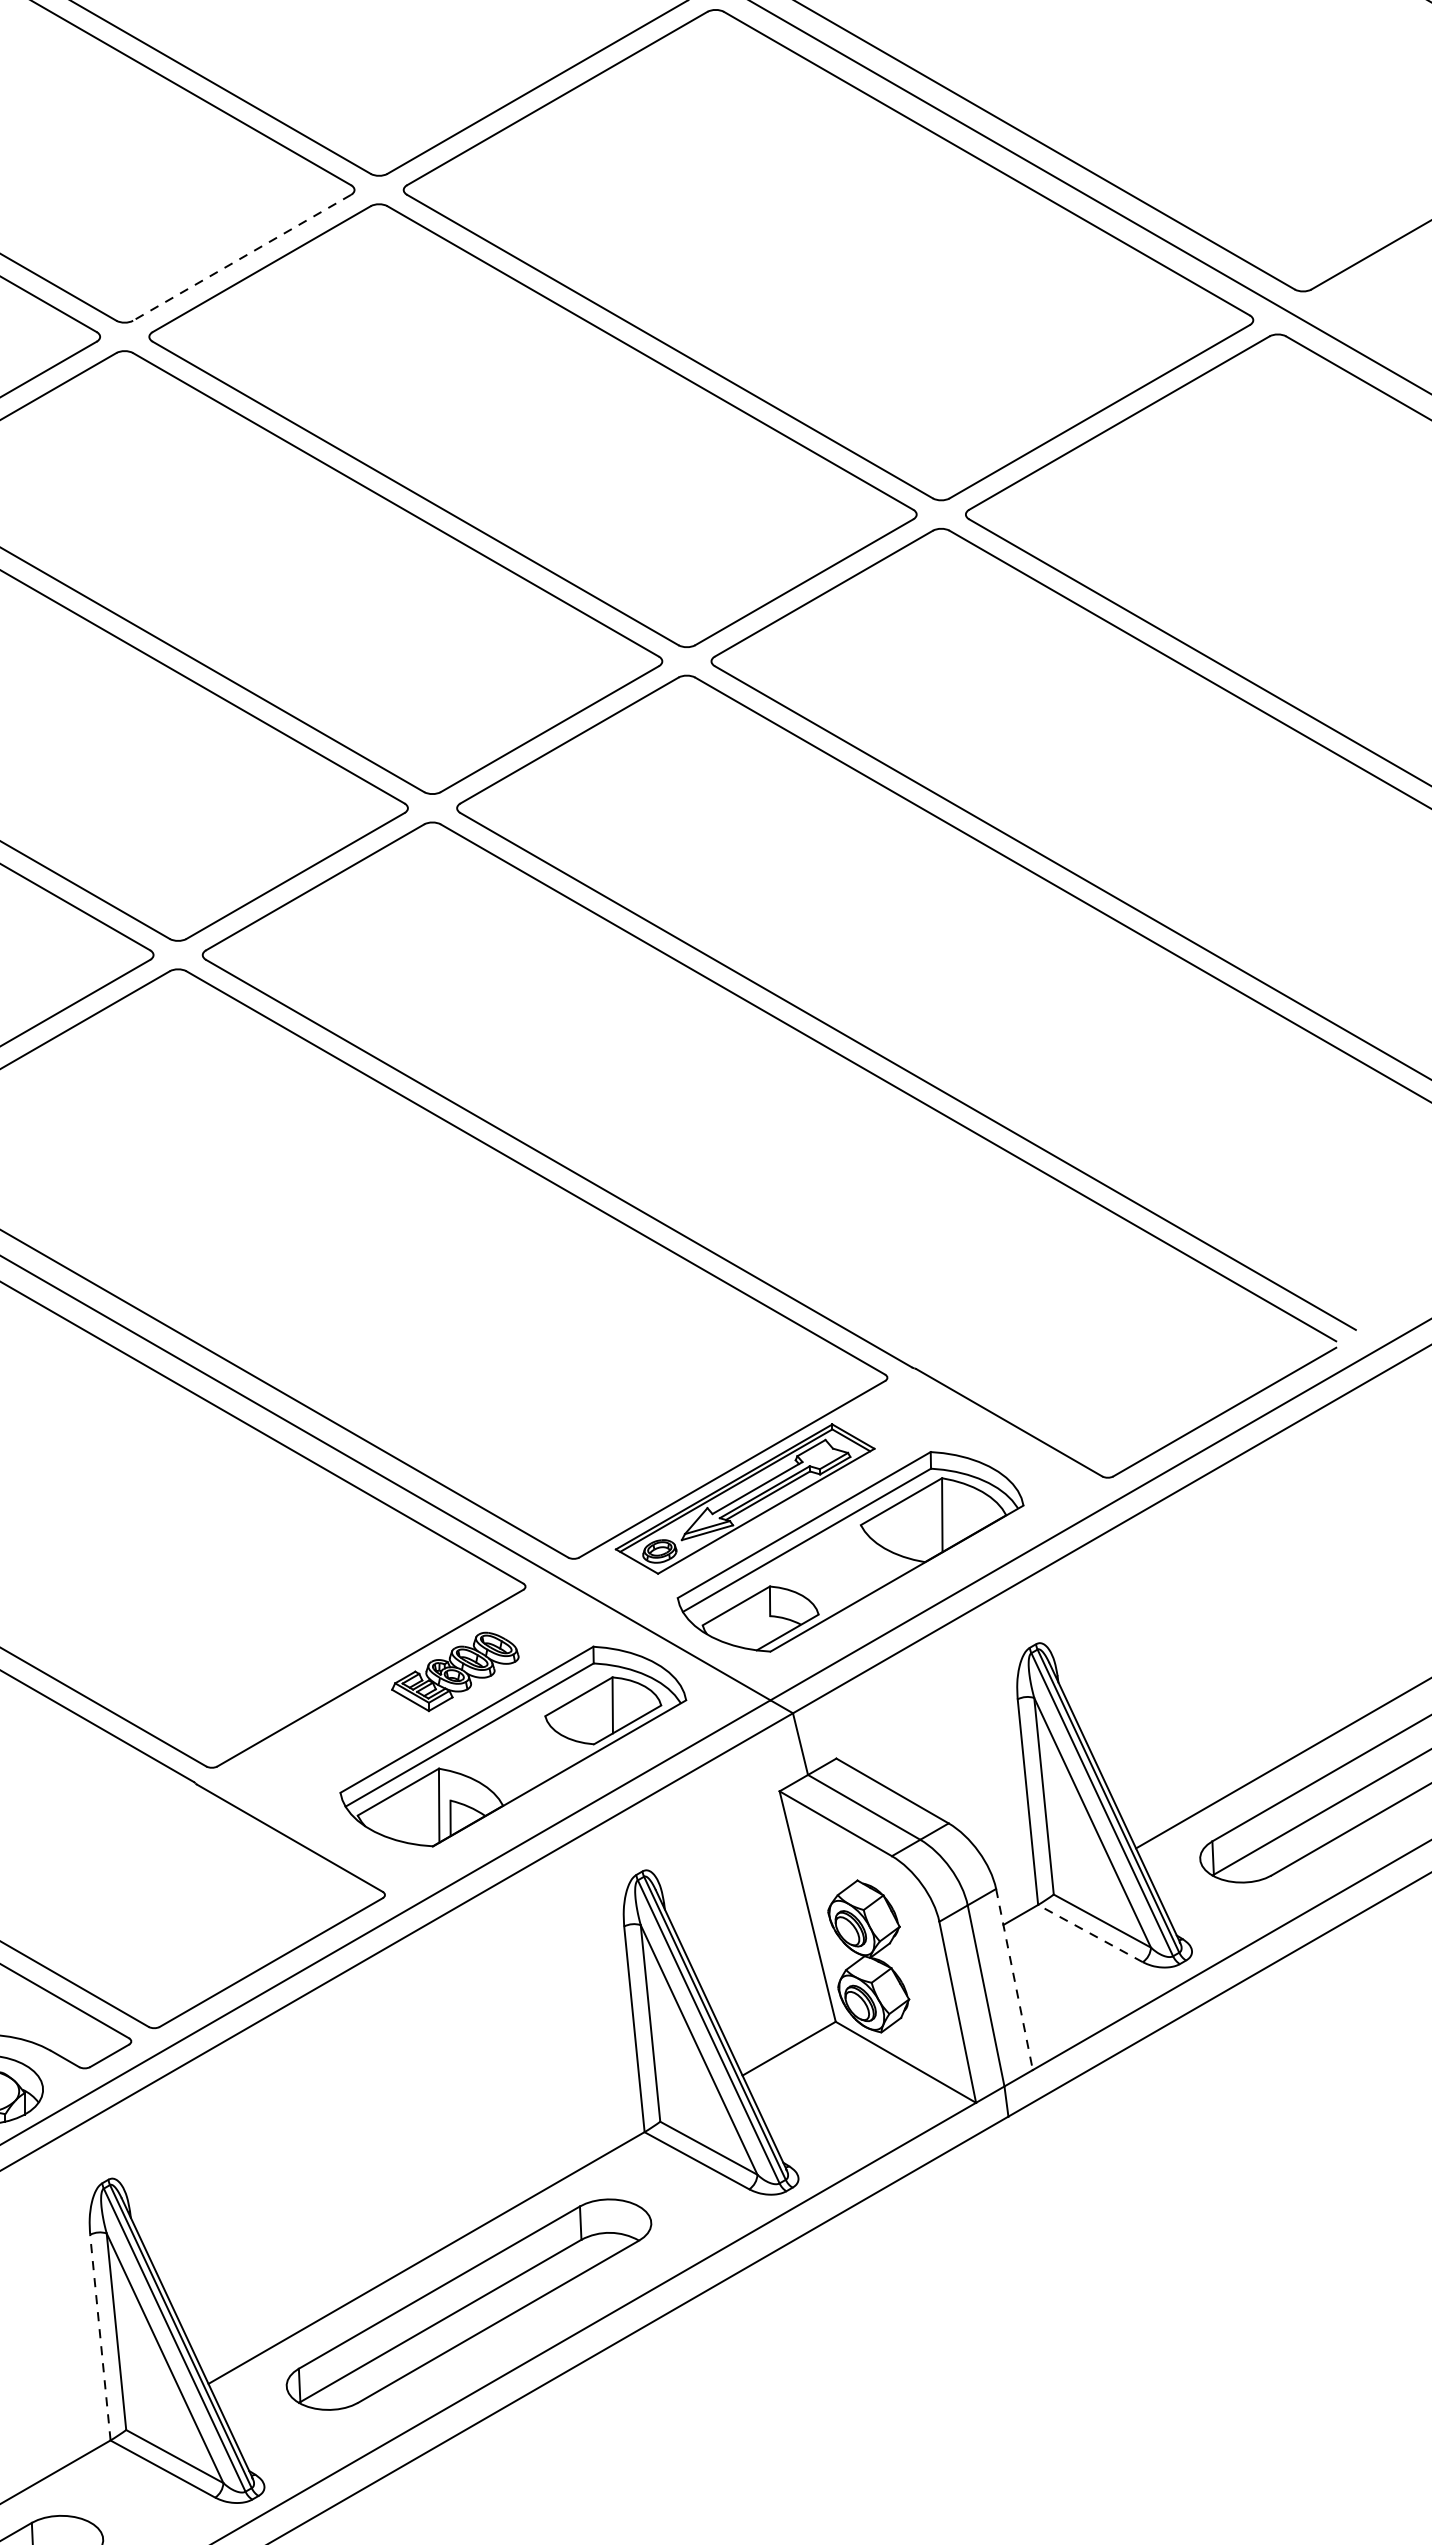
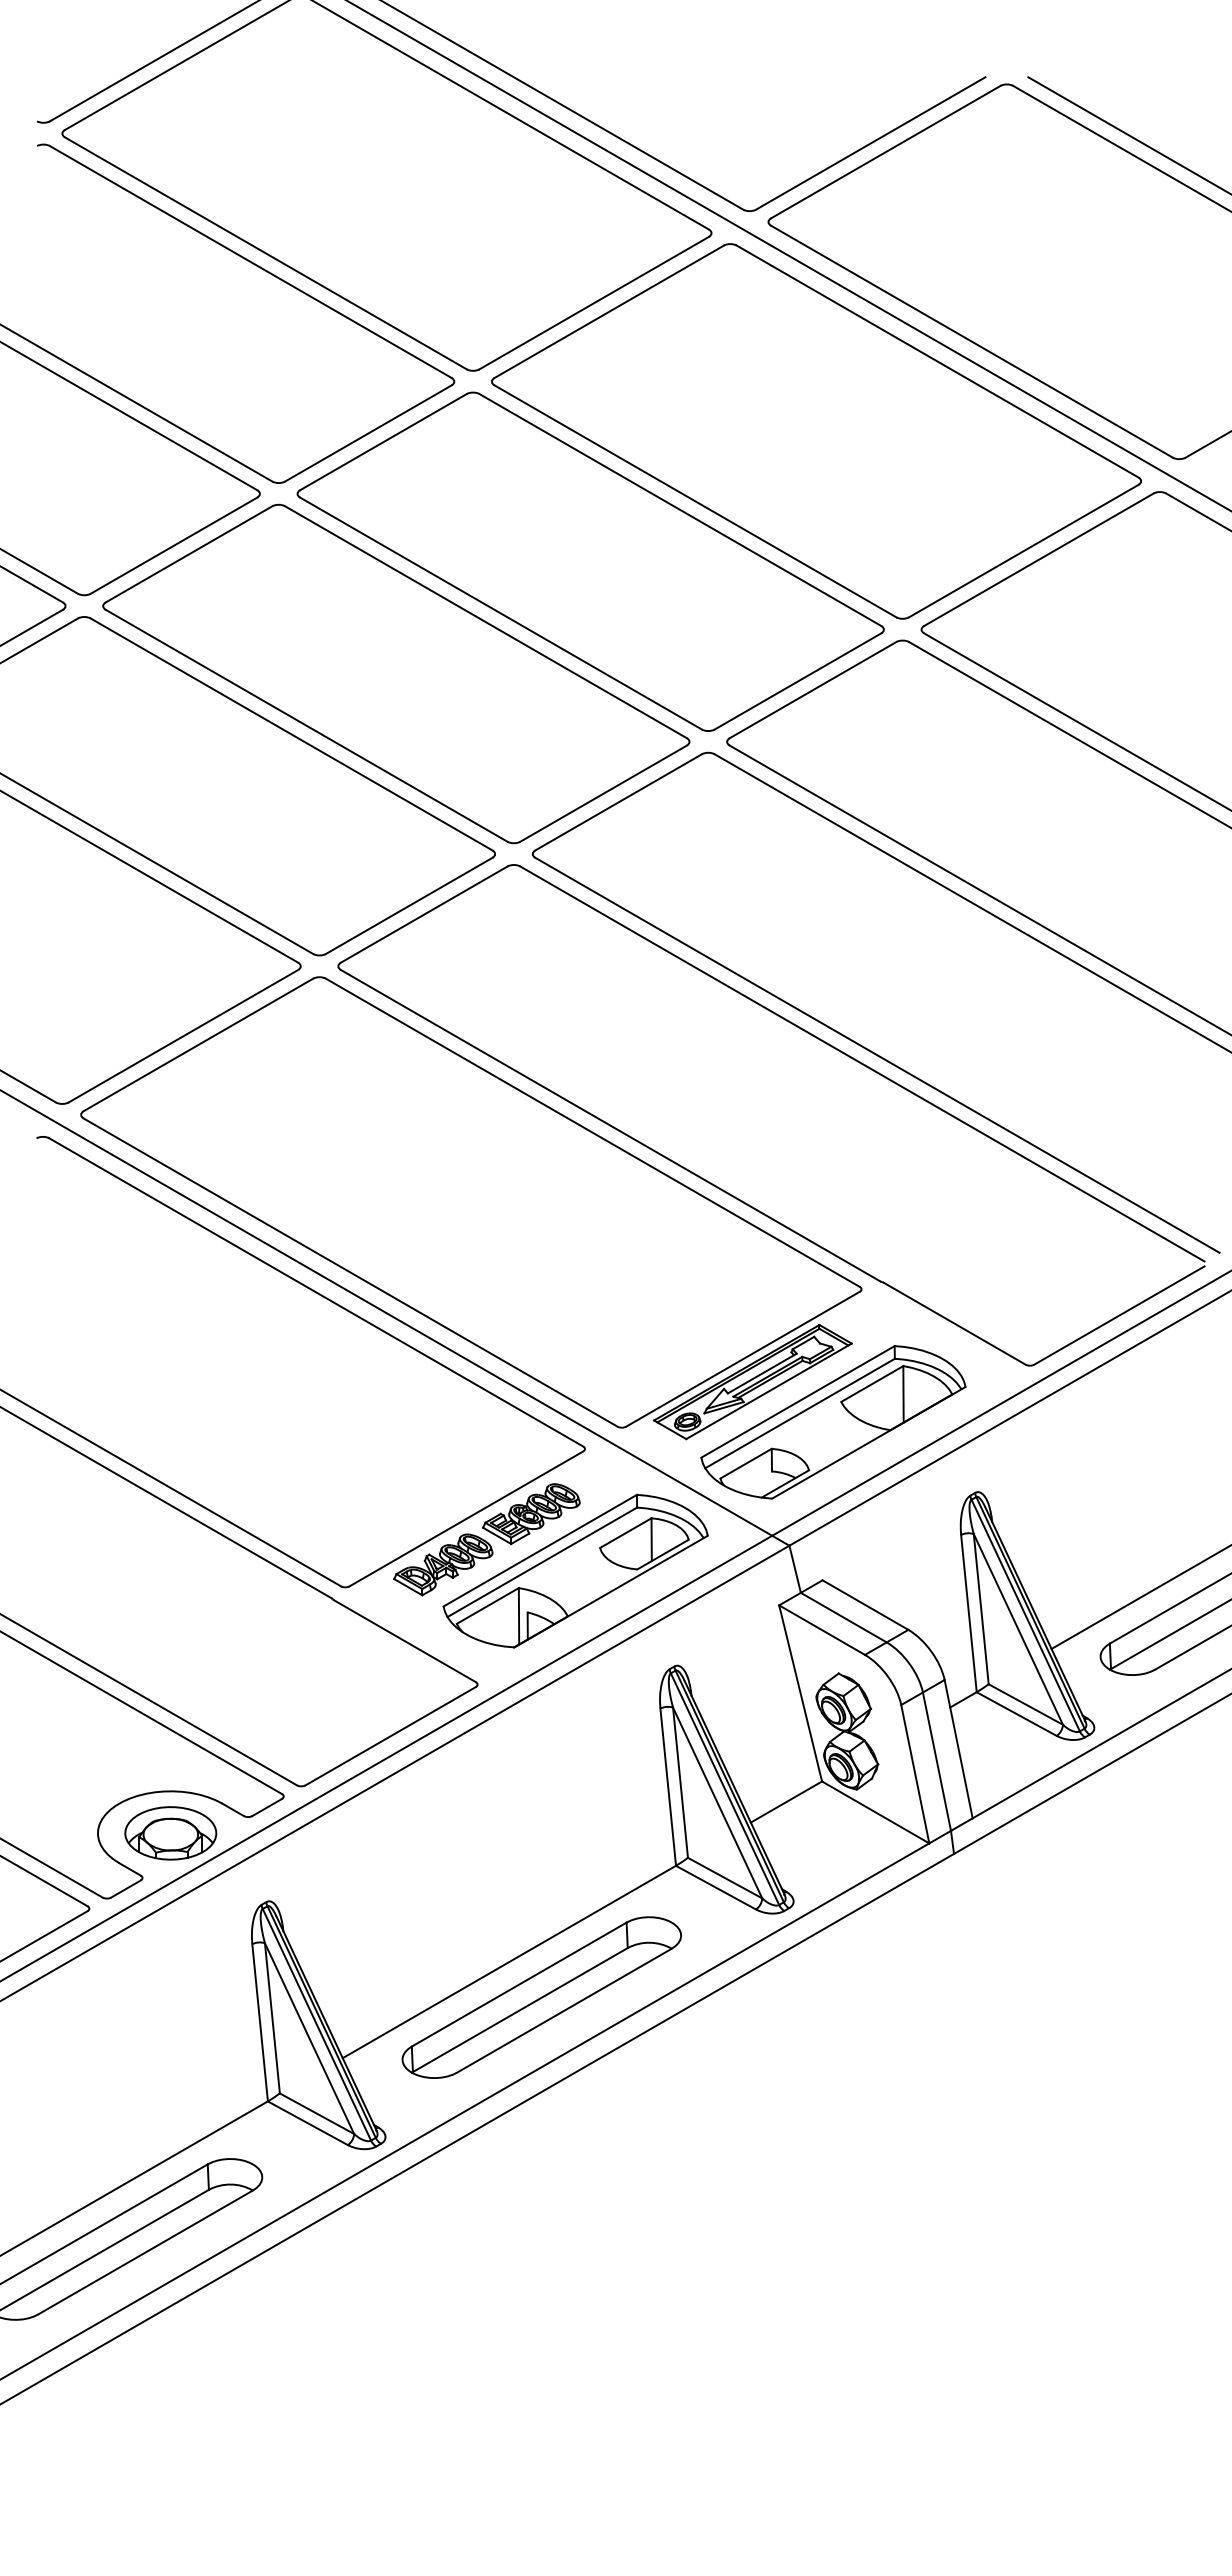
line: (240, 257) -> (367, 433), dashed -> solid
part: (340, 1737) -> (443, 1564), added
line: (1090, 1934) -> (1016, 1714), dashed -> solid
line: (1014, 1979) -> (958, 1749), dashed -> solid
line: (100, 2337) -> (260, 2022), dashed -> solid

